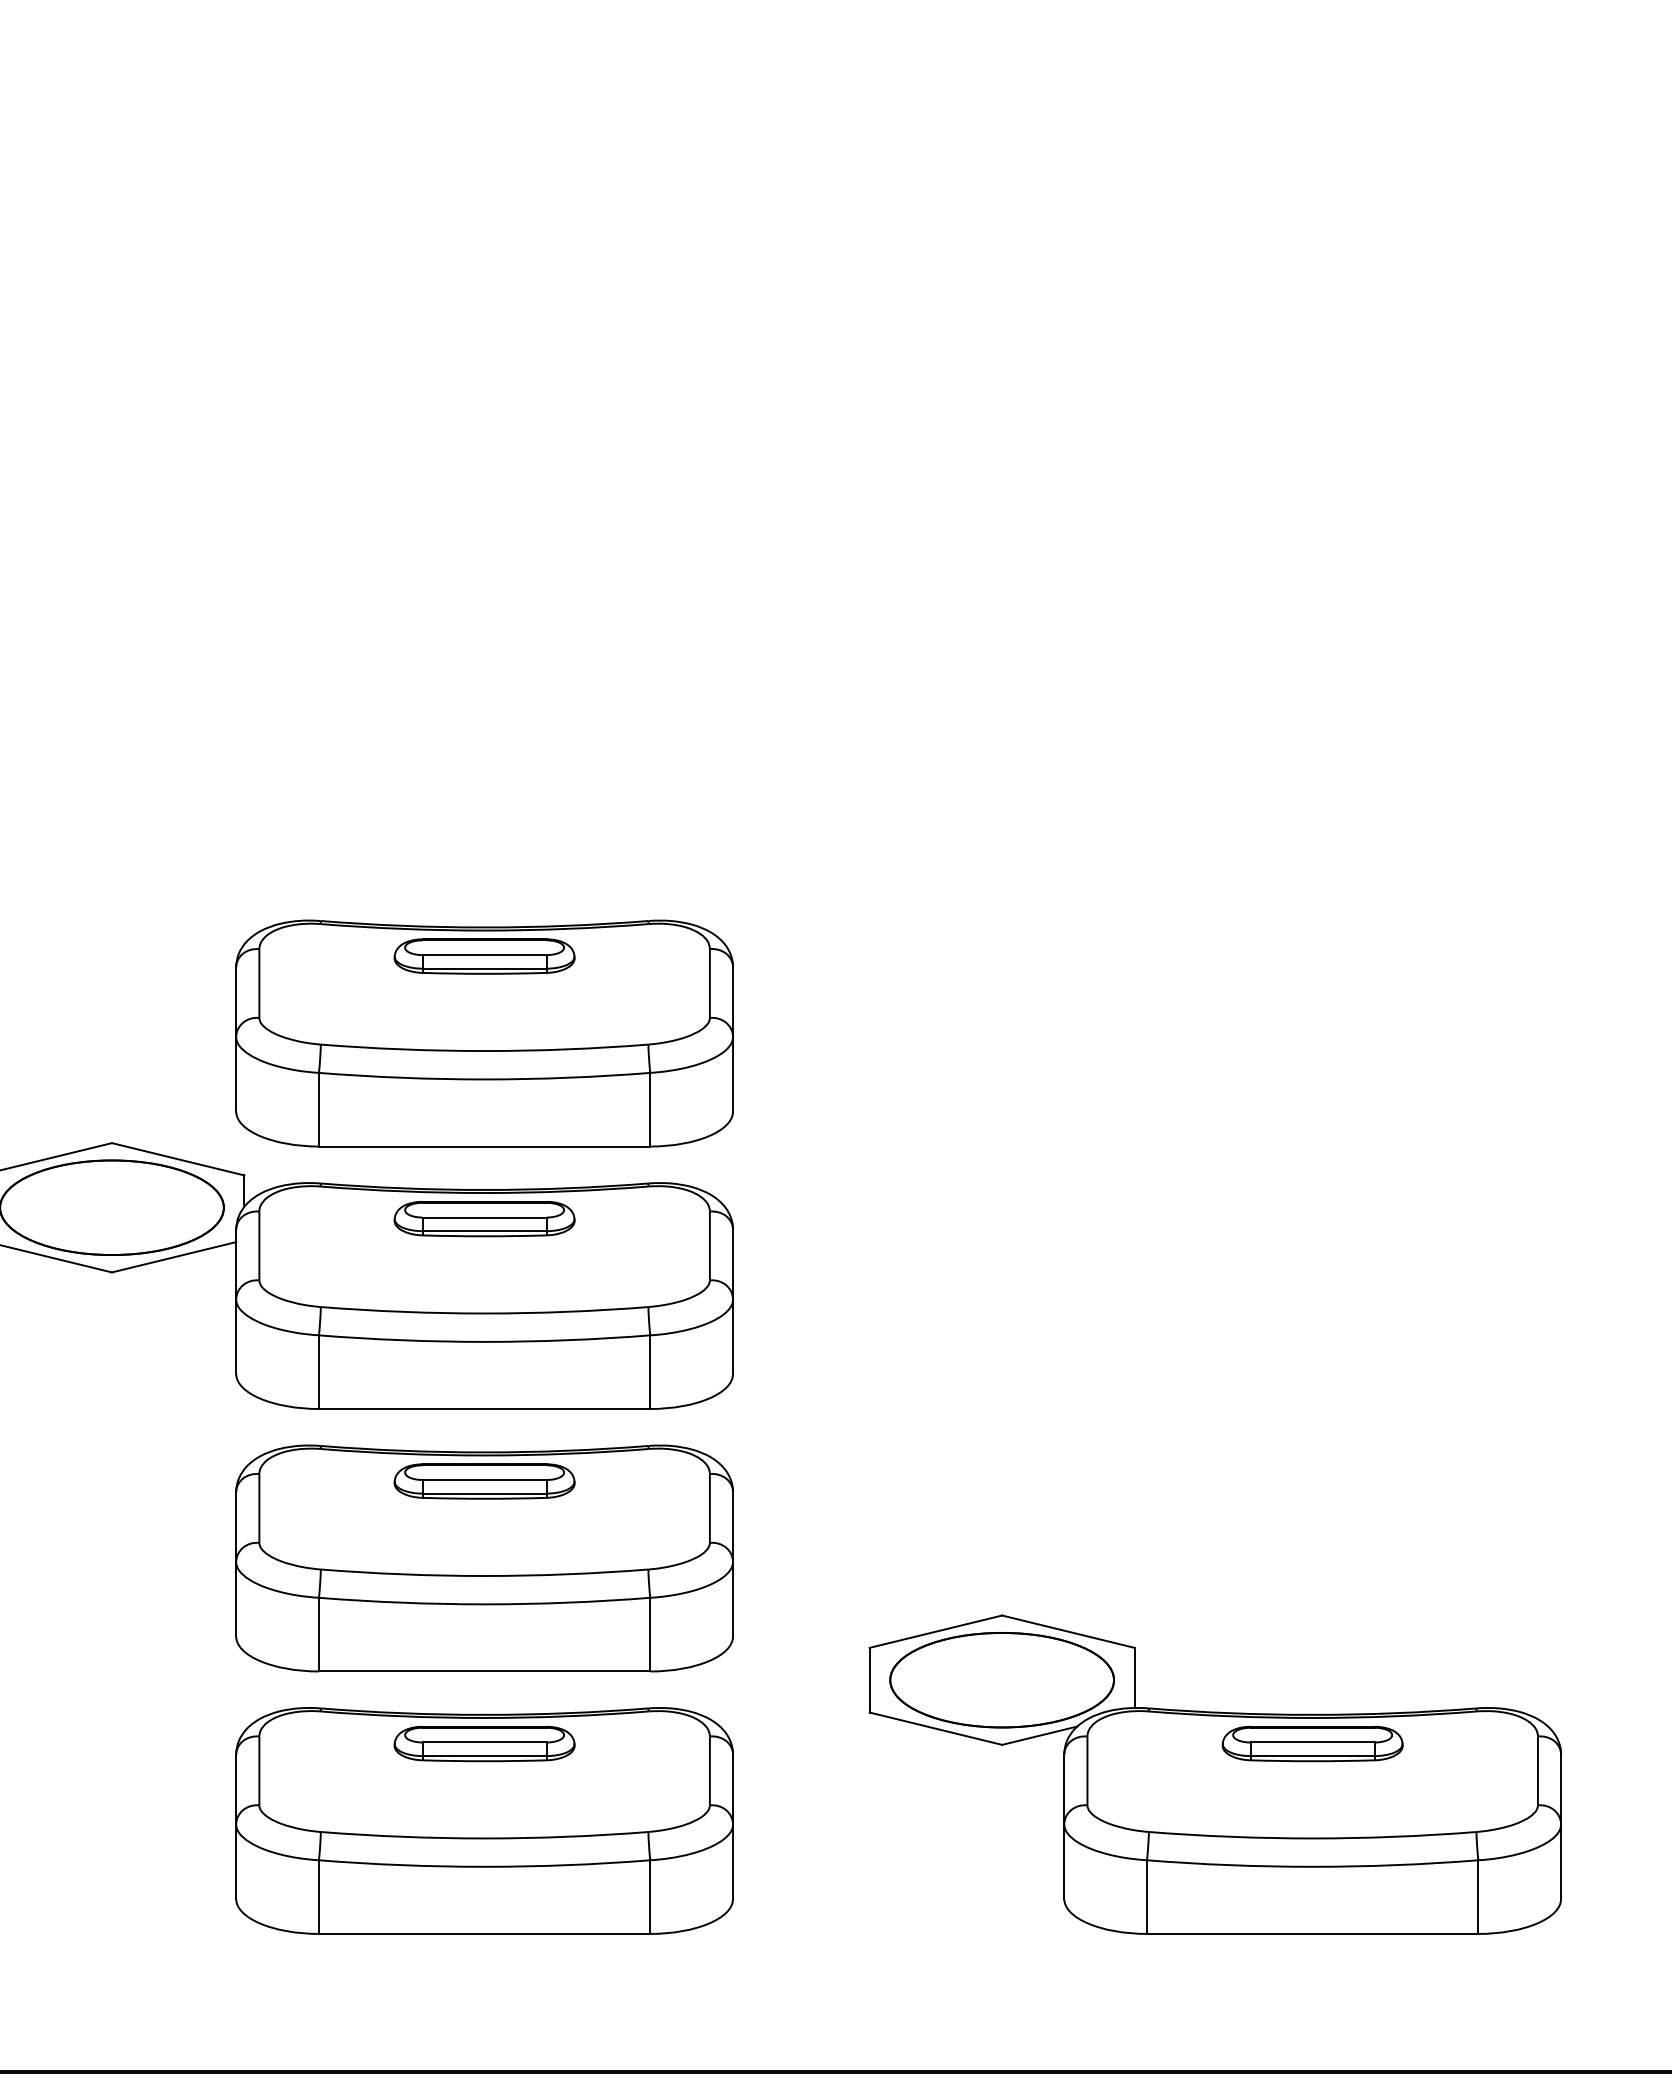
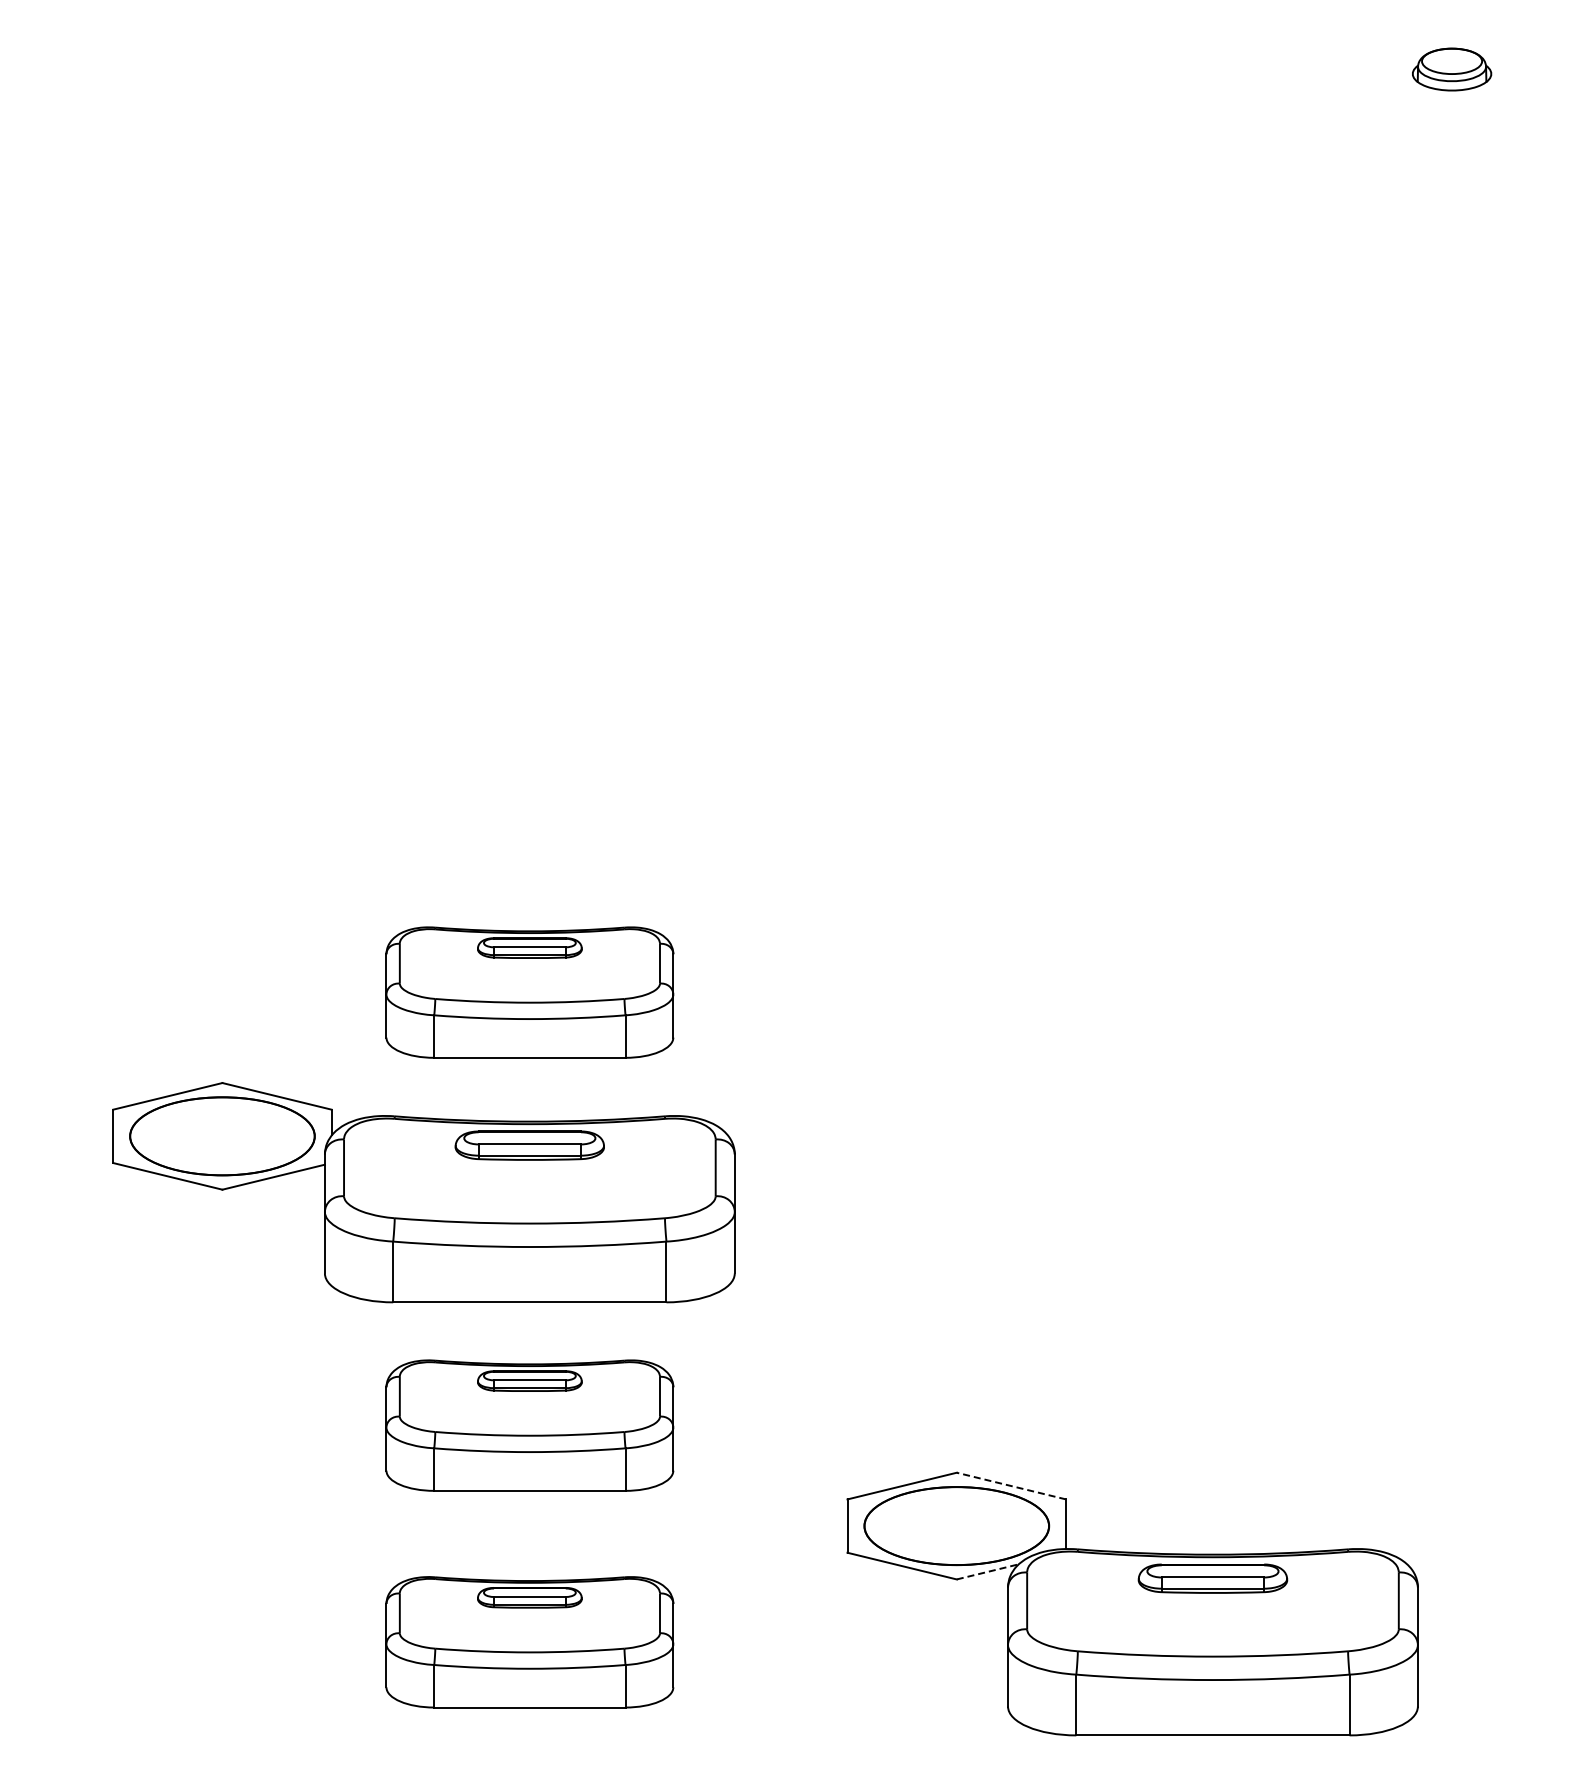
part: (484, 1033) -> (529, 992), size x0.7
part: (484, 1558) -> (529, 1425), size x0.7
line: (1067, 1630) -> (1010, 1485), solid -> dashed
line: (1039, 1735) -> (987, 1571), solid -> dashed
part: (484, 1821) -> (529, 1642), size x0.7

